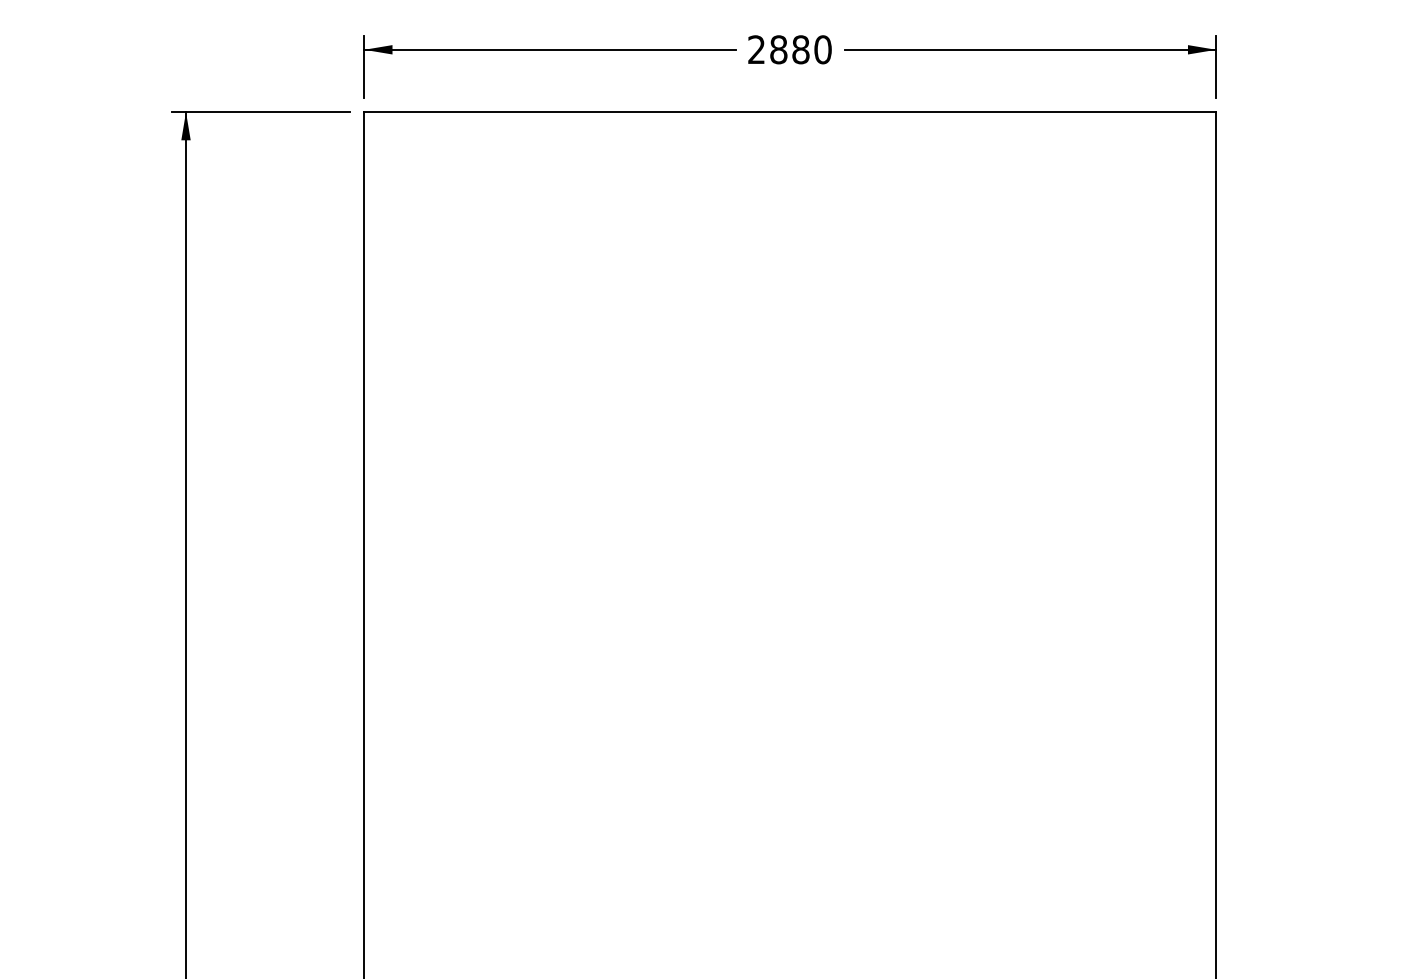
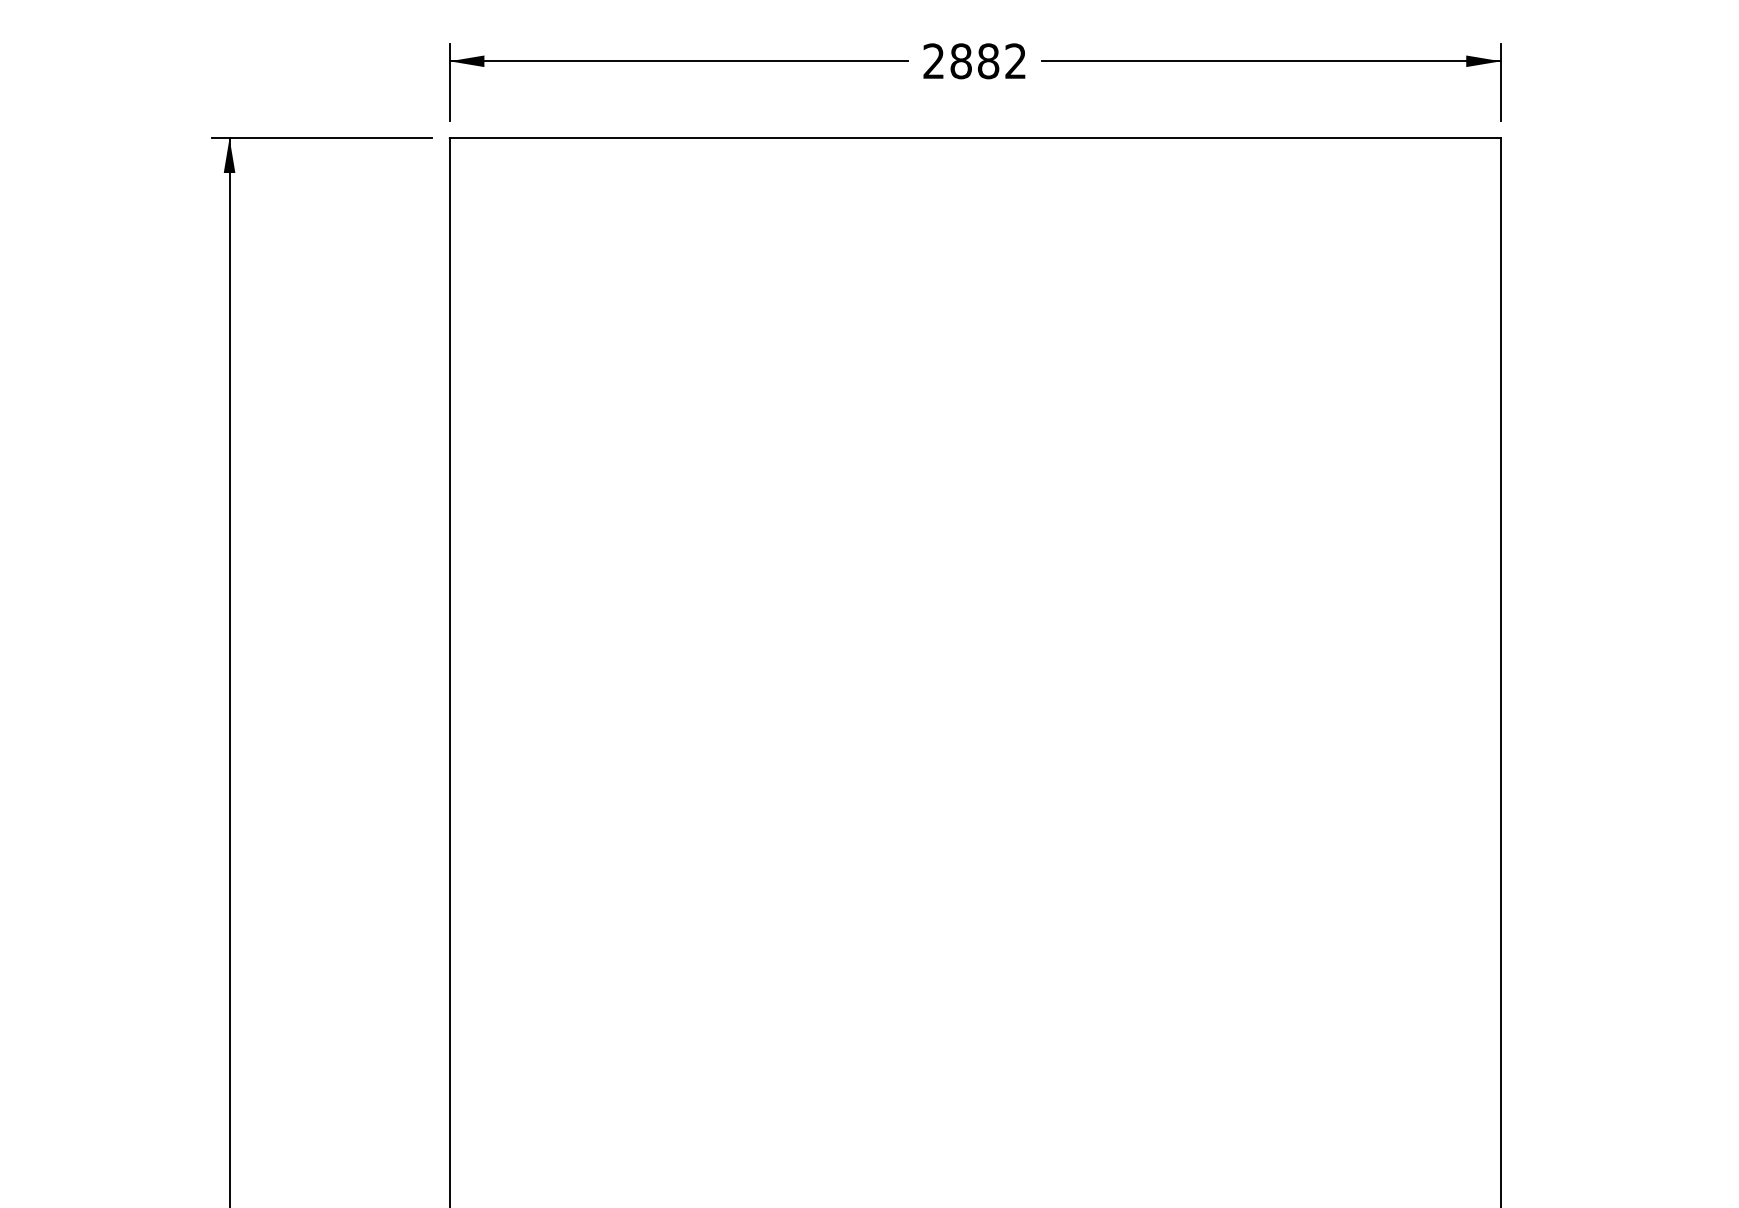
text: (822, 49) -> (1015, 61), 2880 -> 2882

